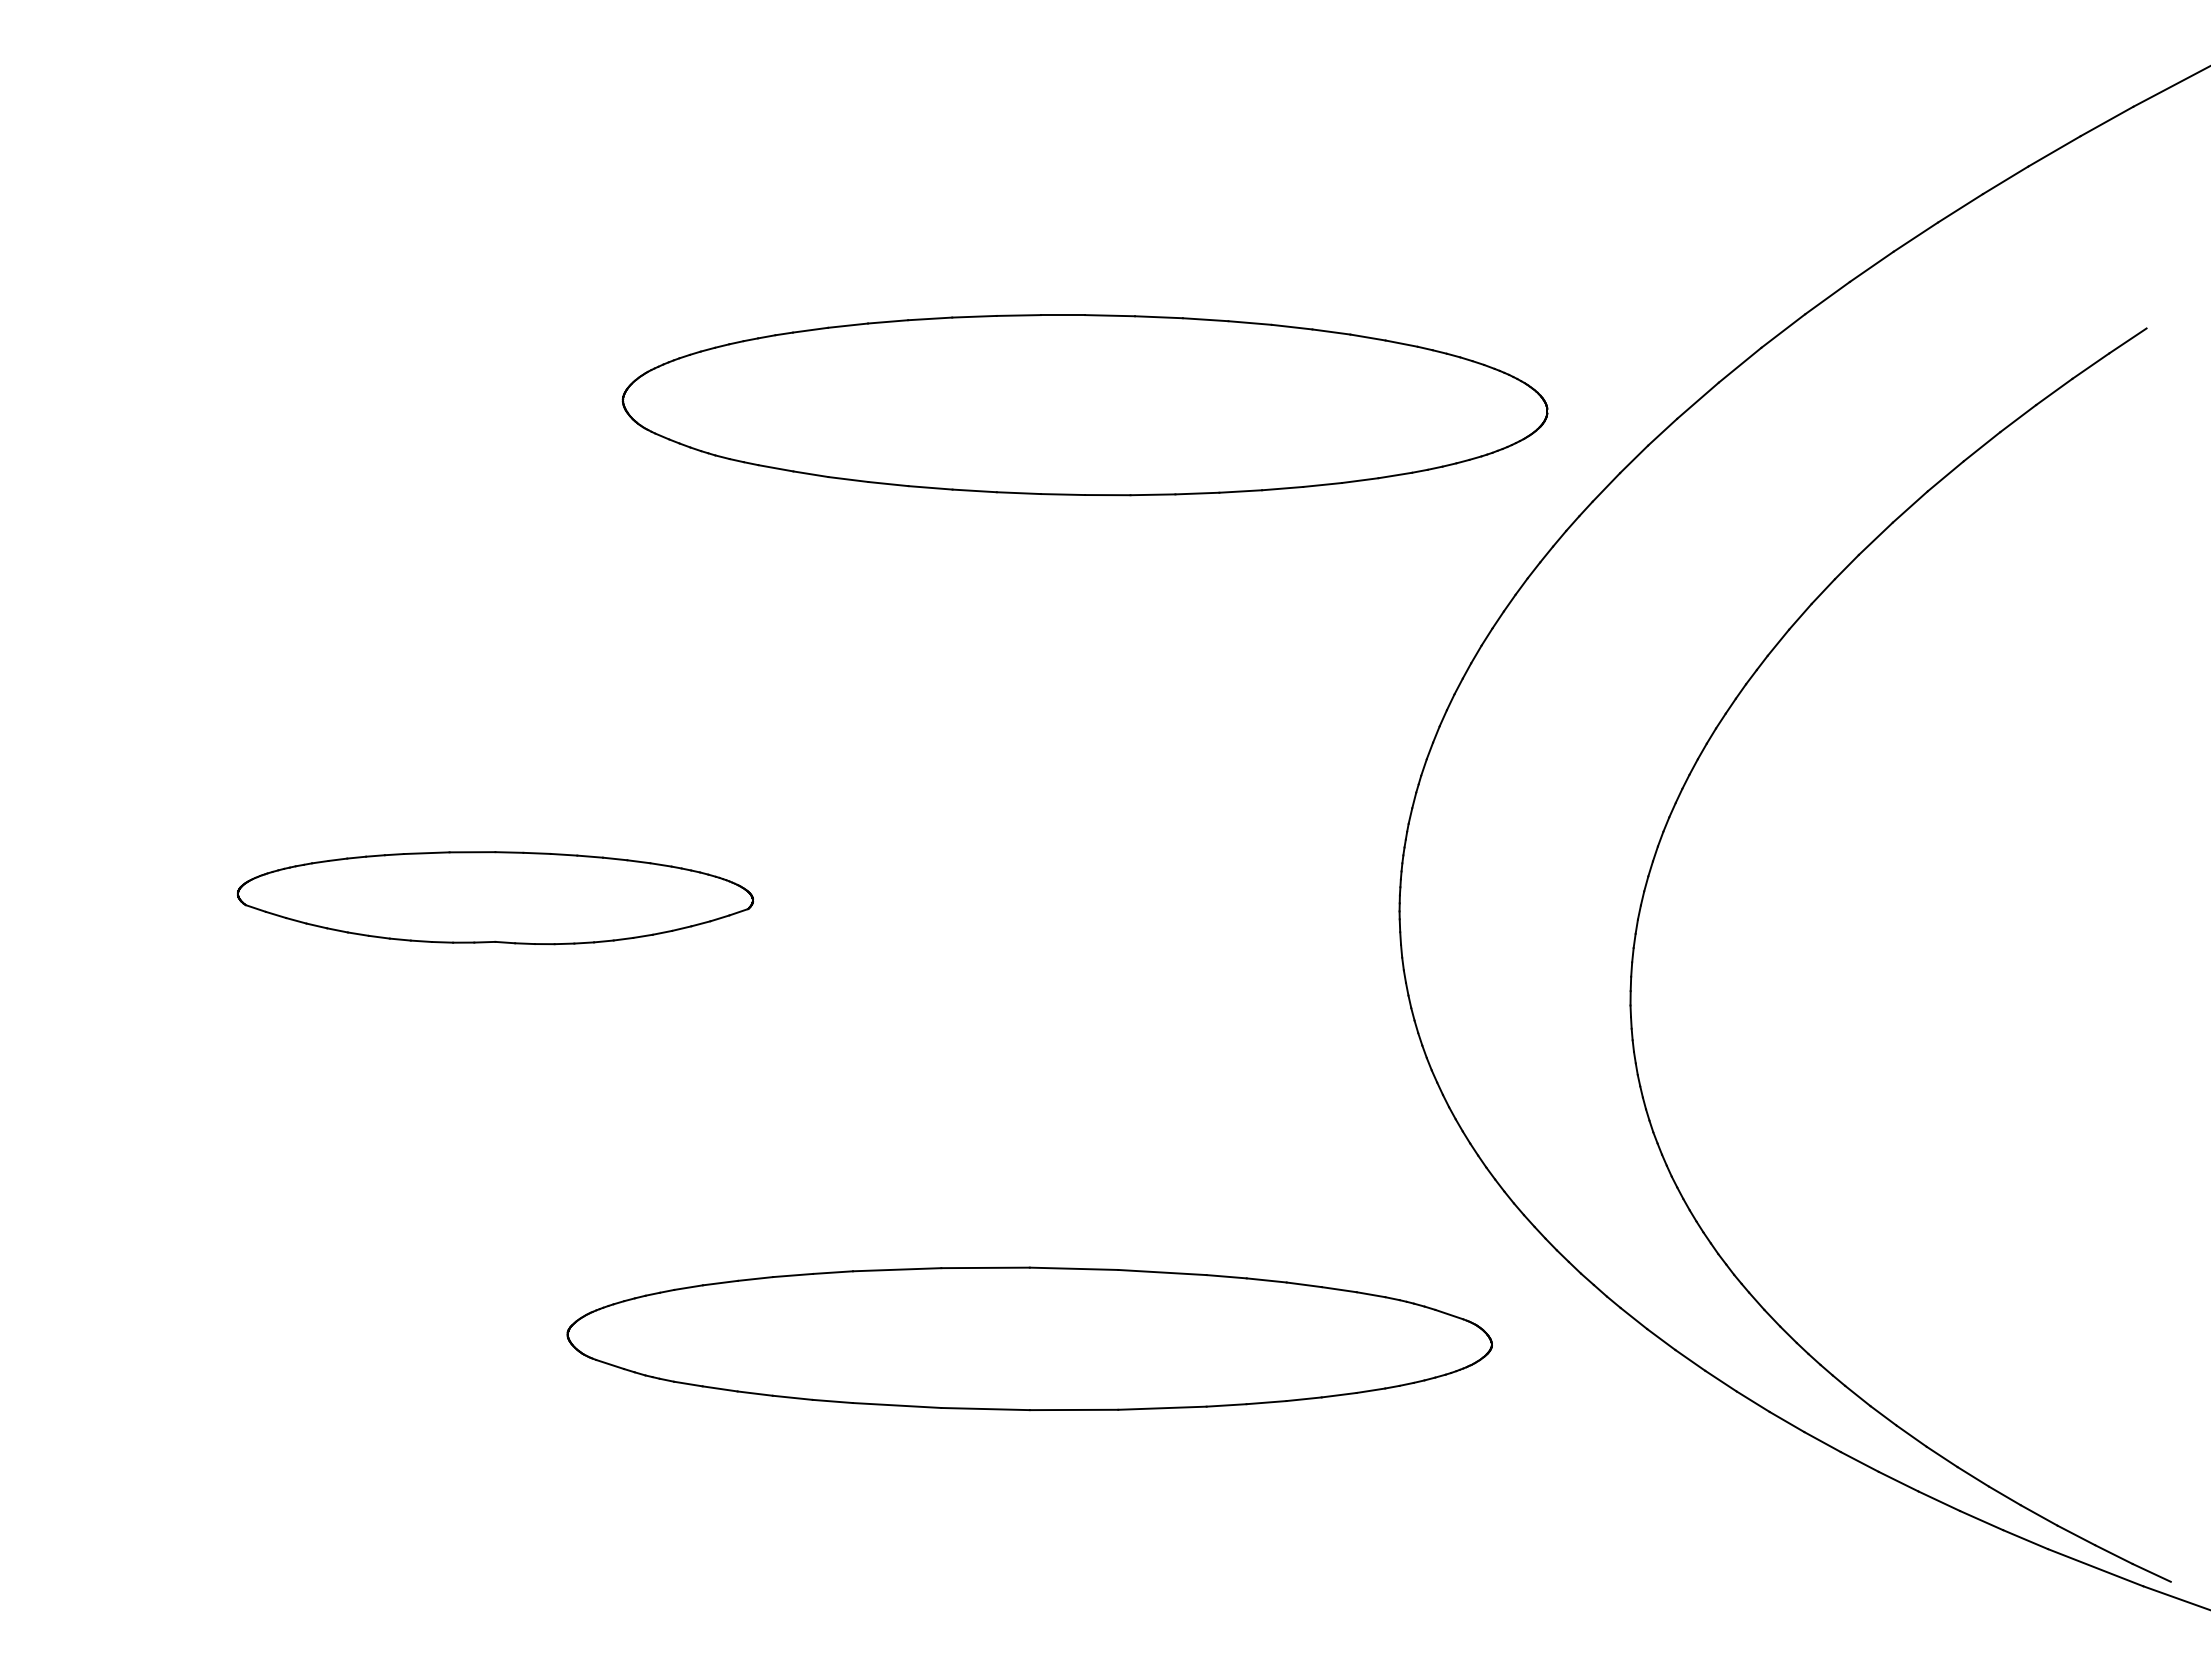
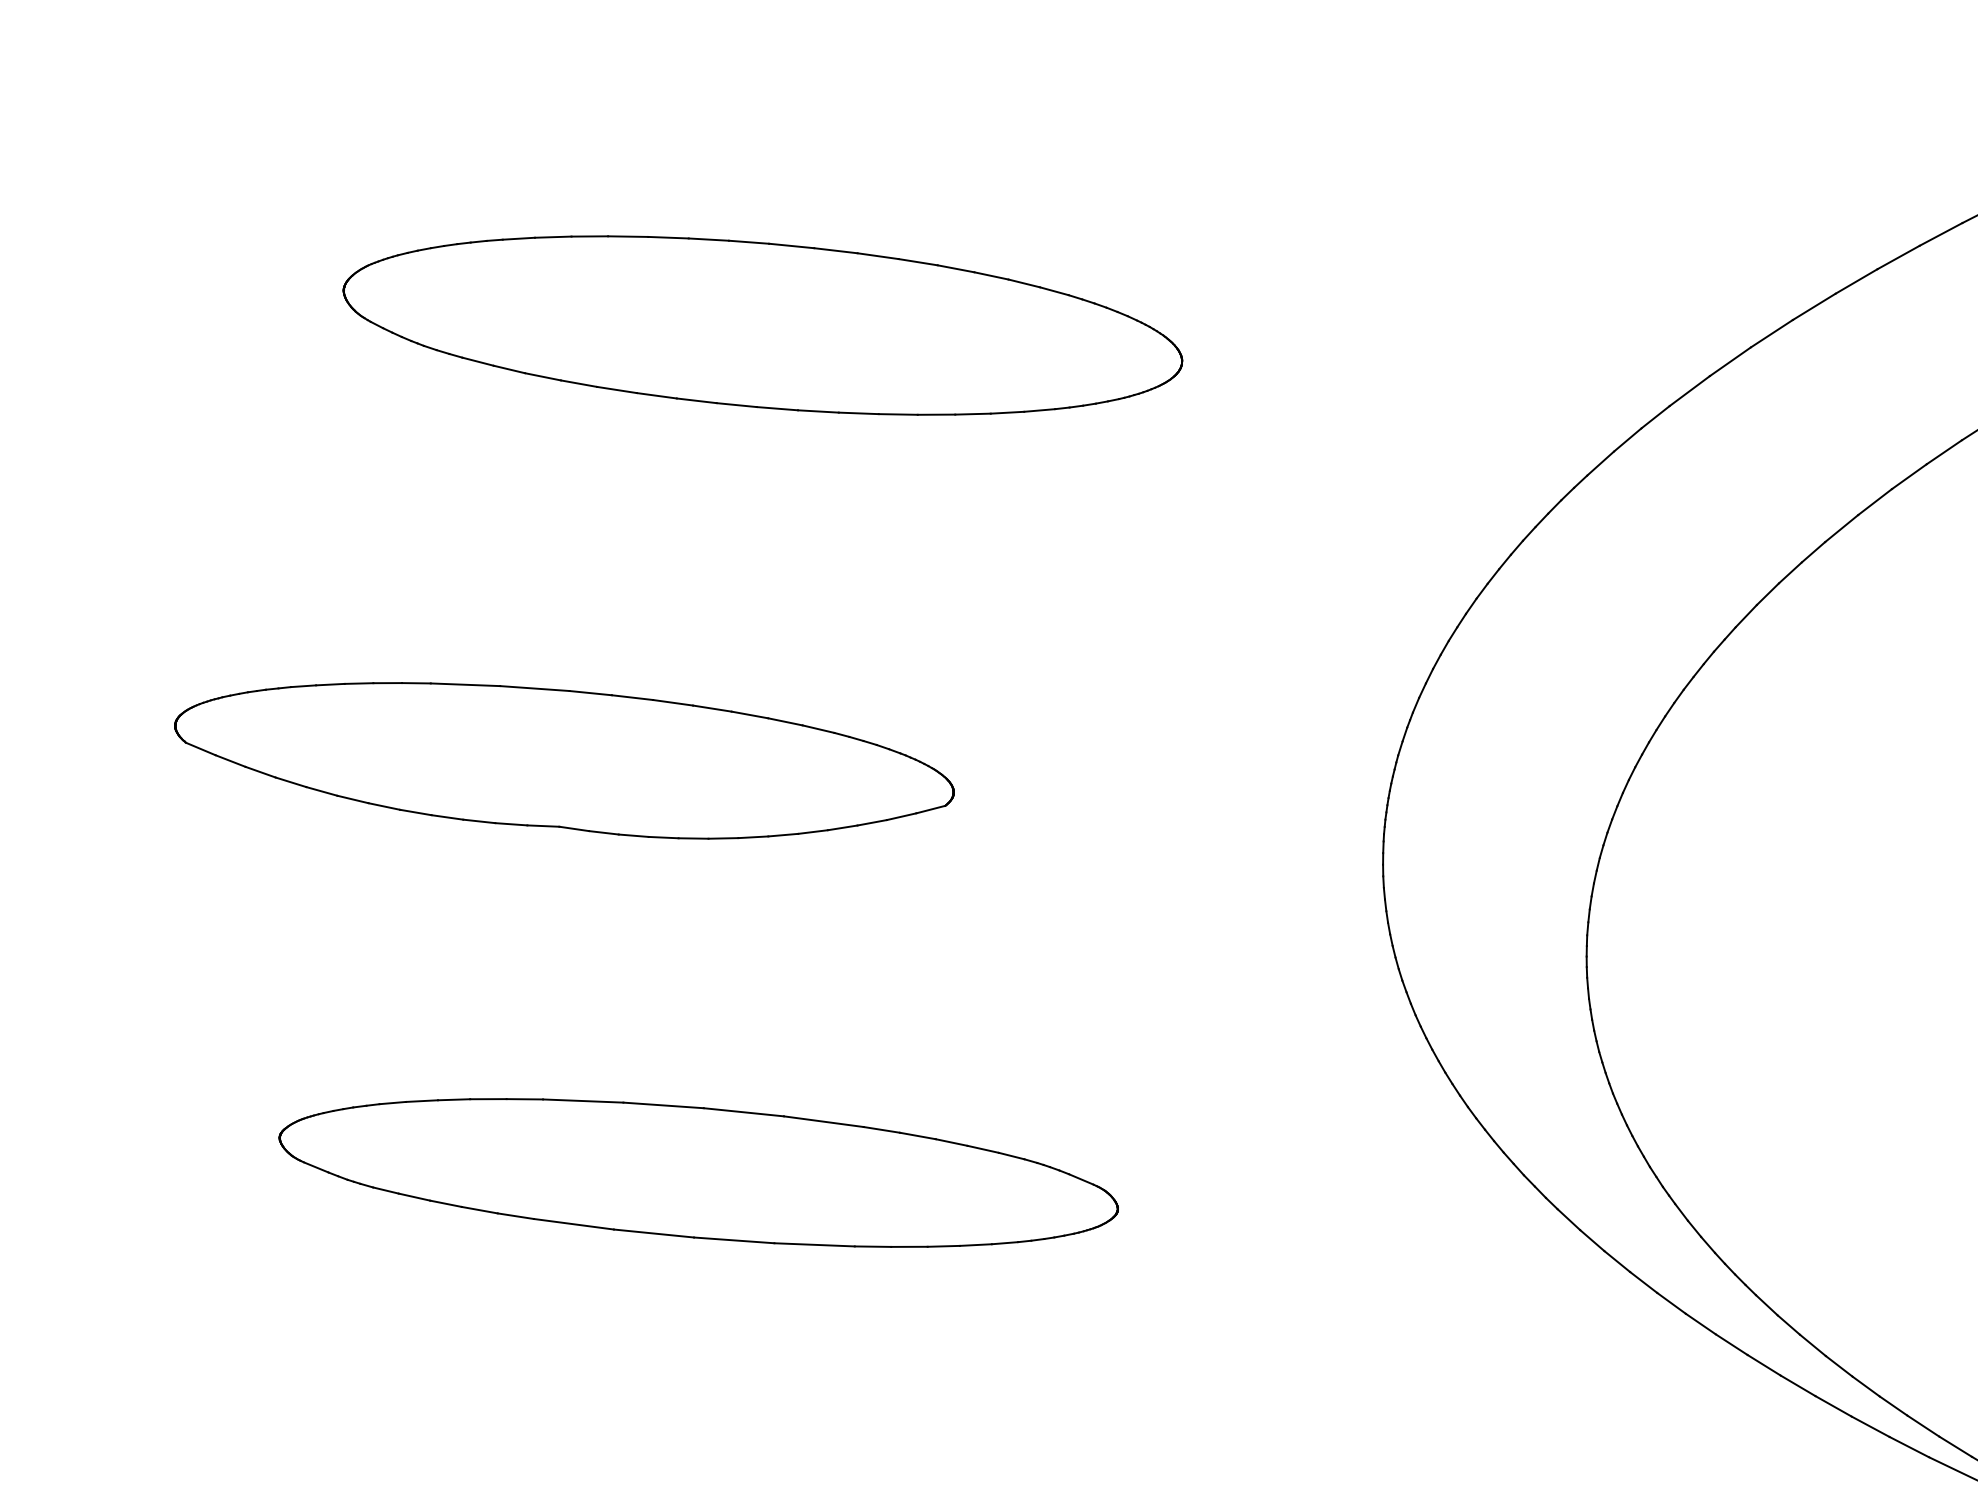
part: (1084, 405) -> (762, 325), moved
part: (495, 897) -> (564, 759), size x1.67
part: (1029, 1338) -> (698, 1172), moved

